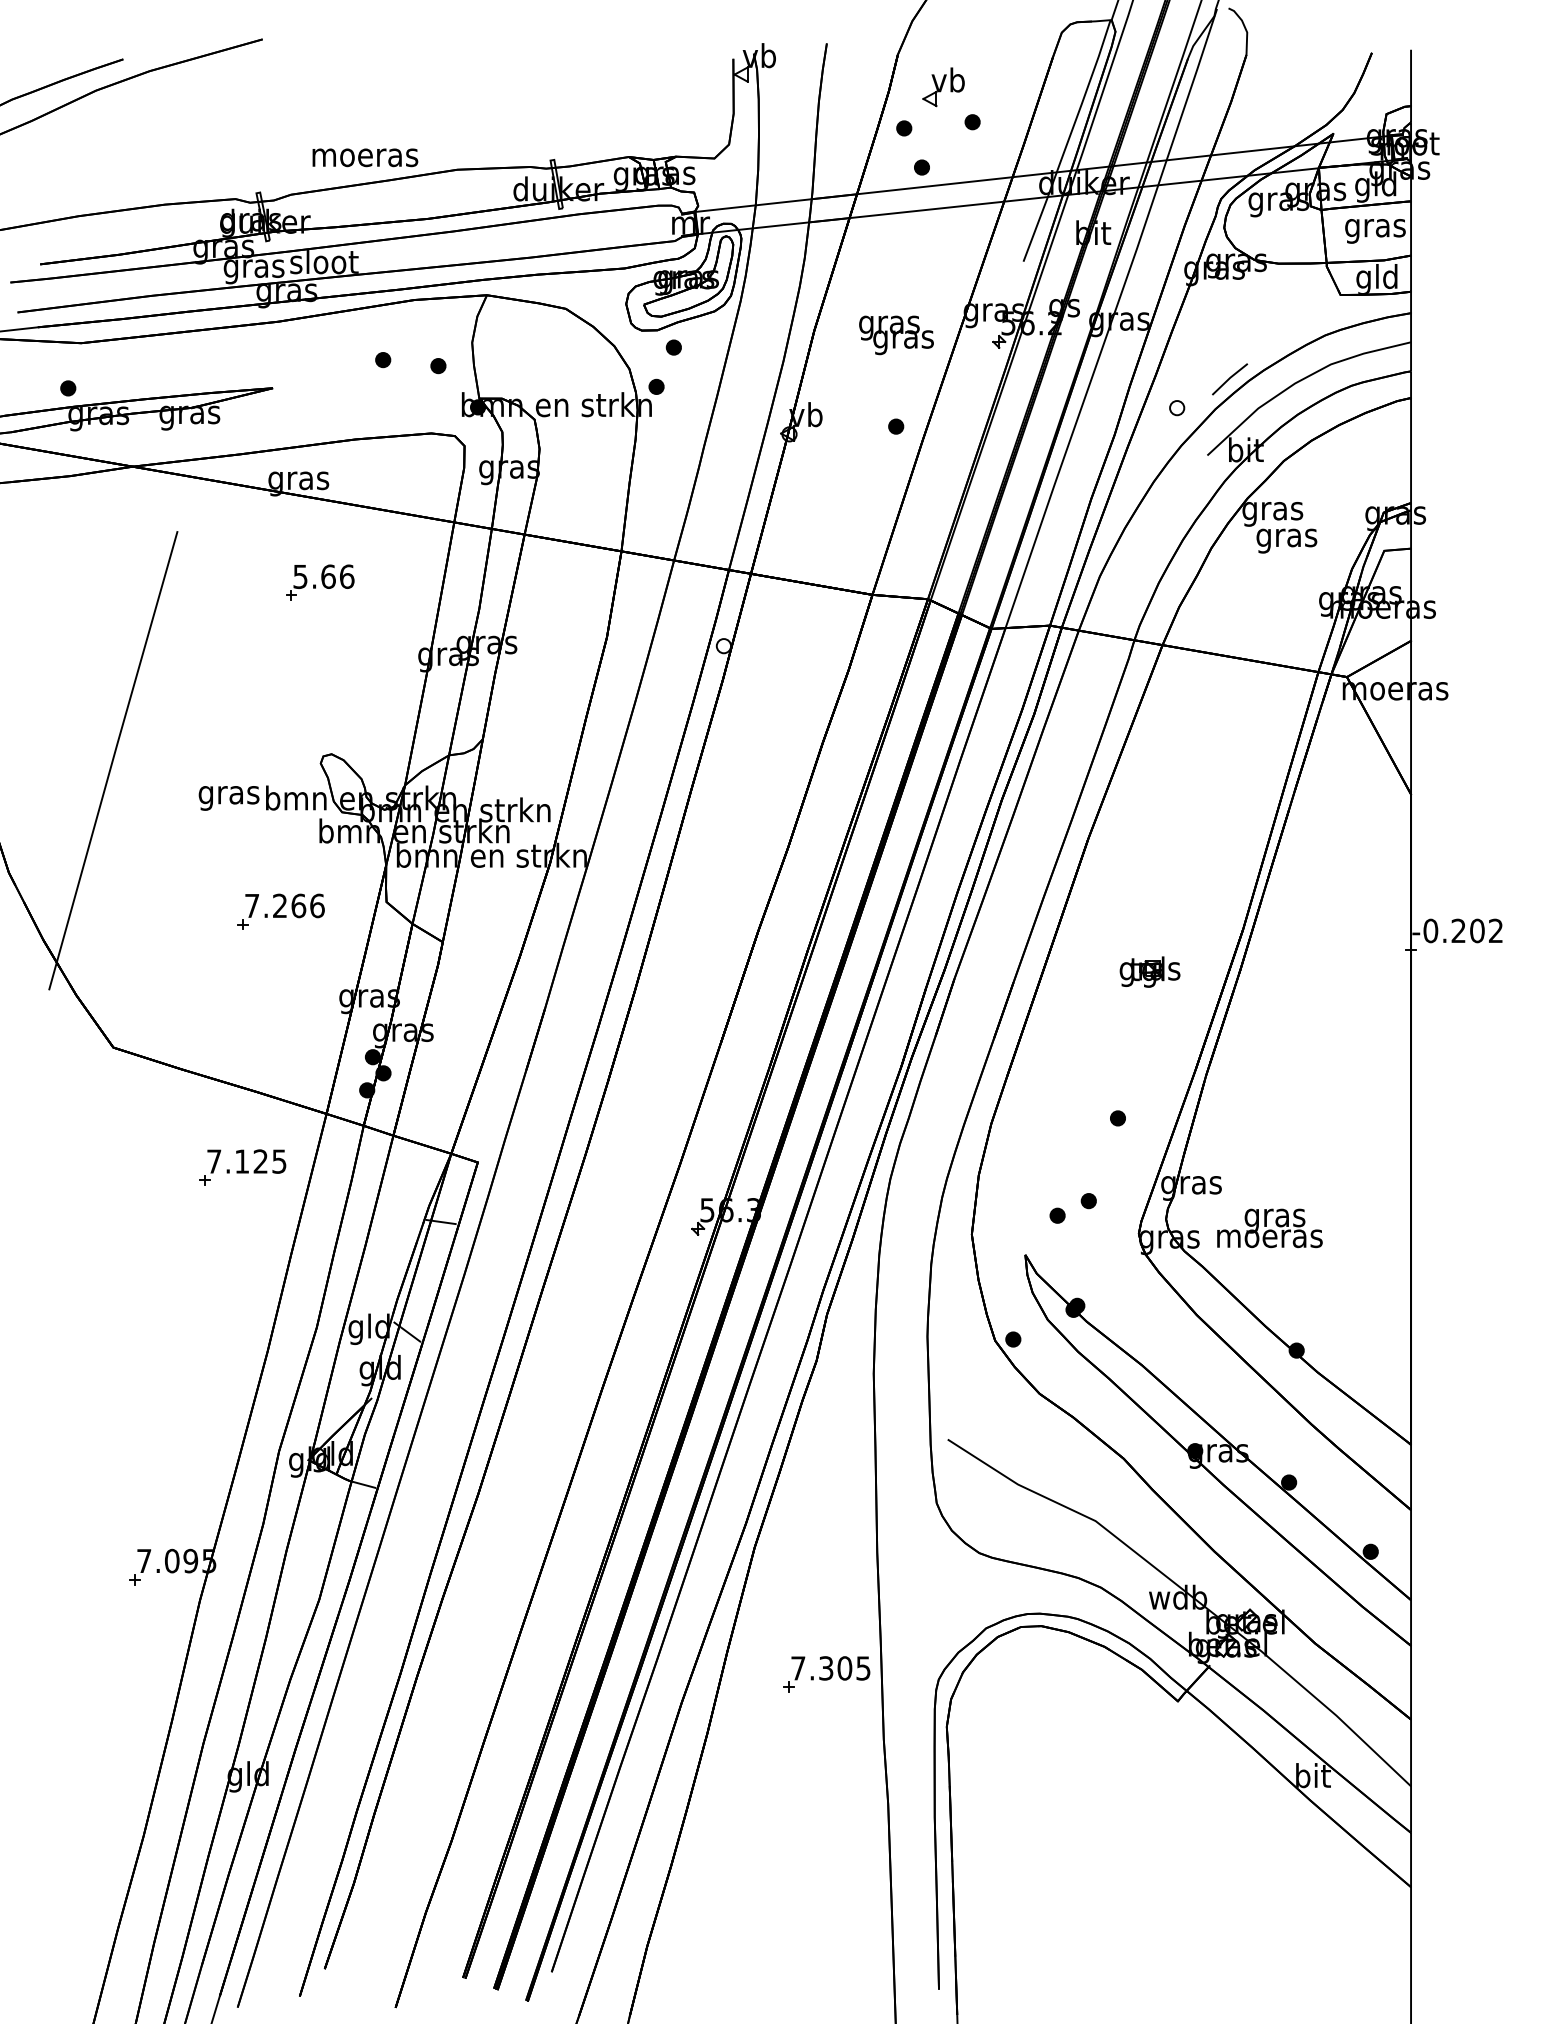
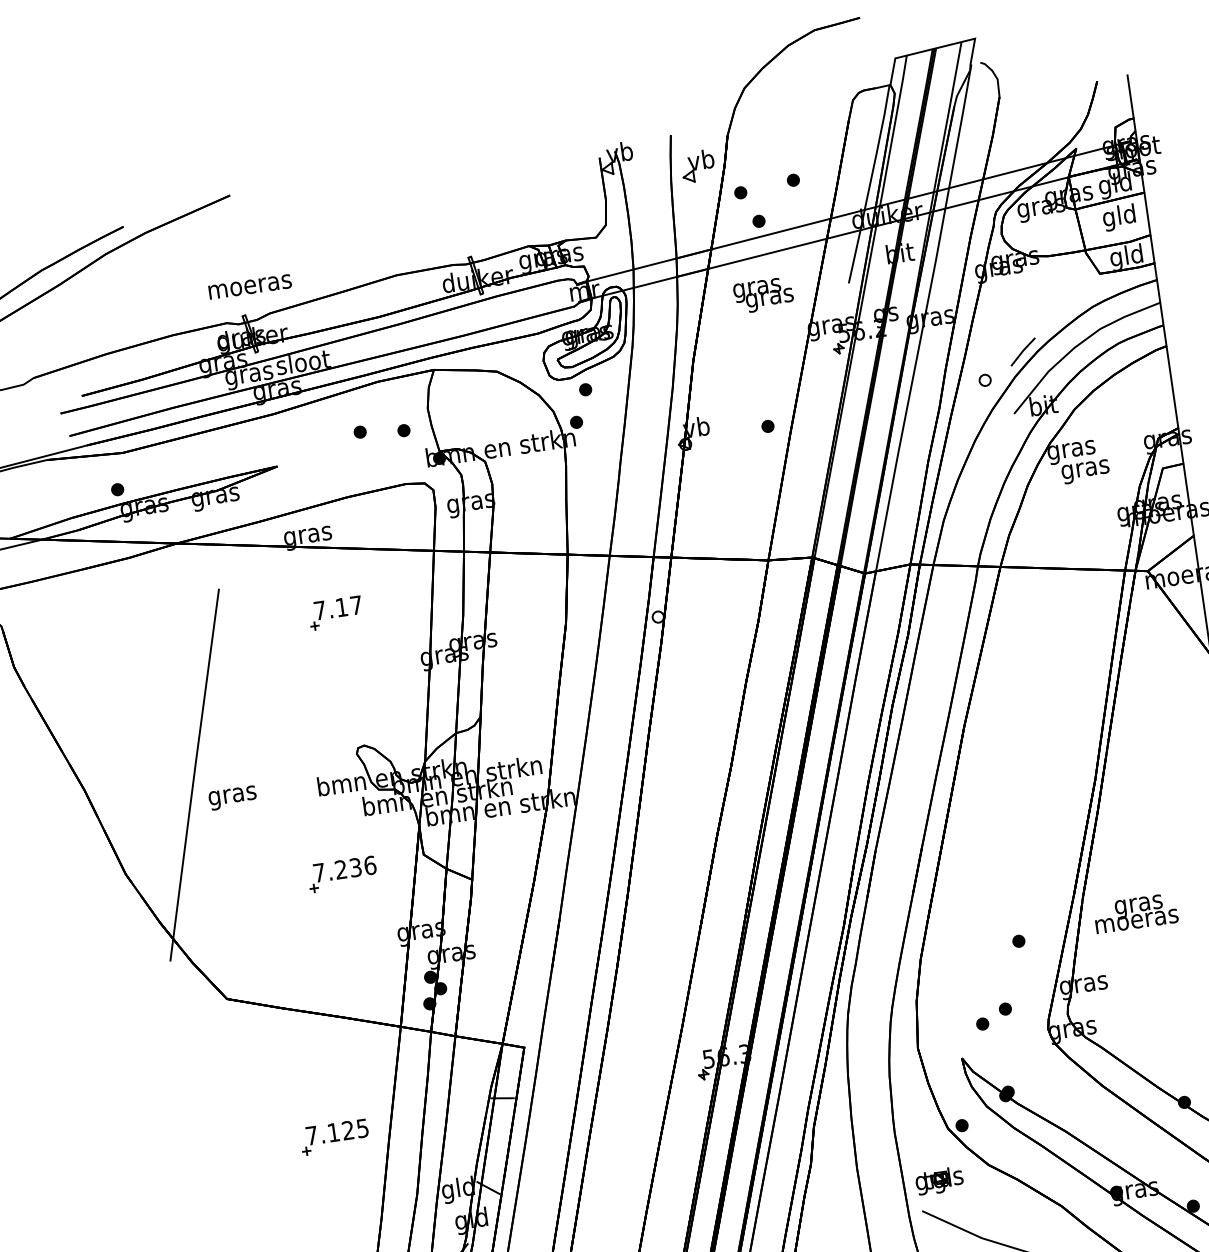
part: (943, 87) -> (698, 166), moved
text: (365, 157) -> (250, 286), moved
text: (1375, 227) -> (1119, 217), gras -> gld
text: (896, 335) -> (763, 295), moved
text: (323, 576) -> (337, 607), 5.66 -> 7.17
text: (228, 798) -> (232, 798), moved
text: (298, 905) -> (355, 867), 7.266 -> 7.236
part: (1149, 971) -> (939, 1180), moved
part: (242, 1167) -> (334, 1137), moved
text: (1269, 1228) -> (1135, 913), moved

